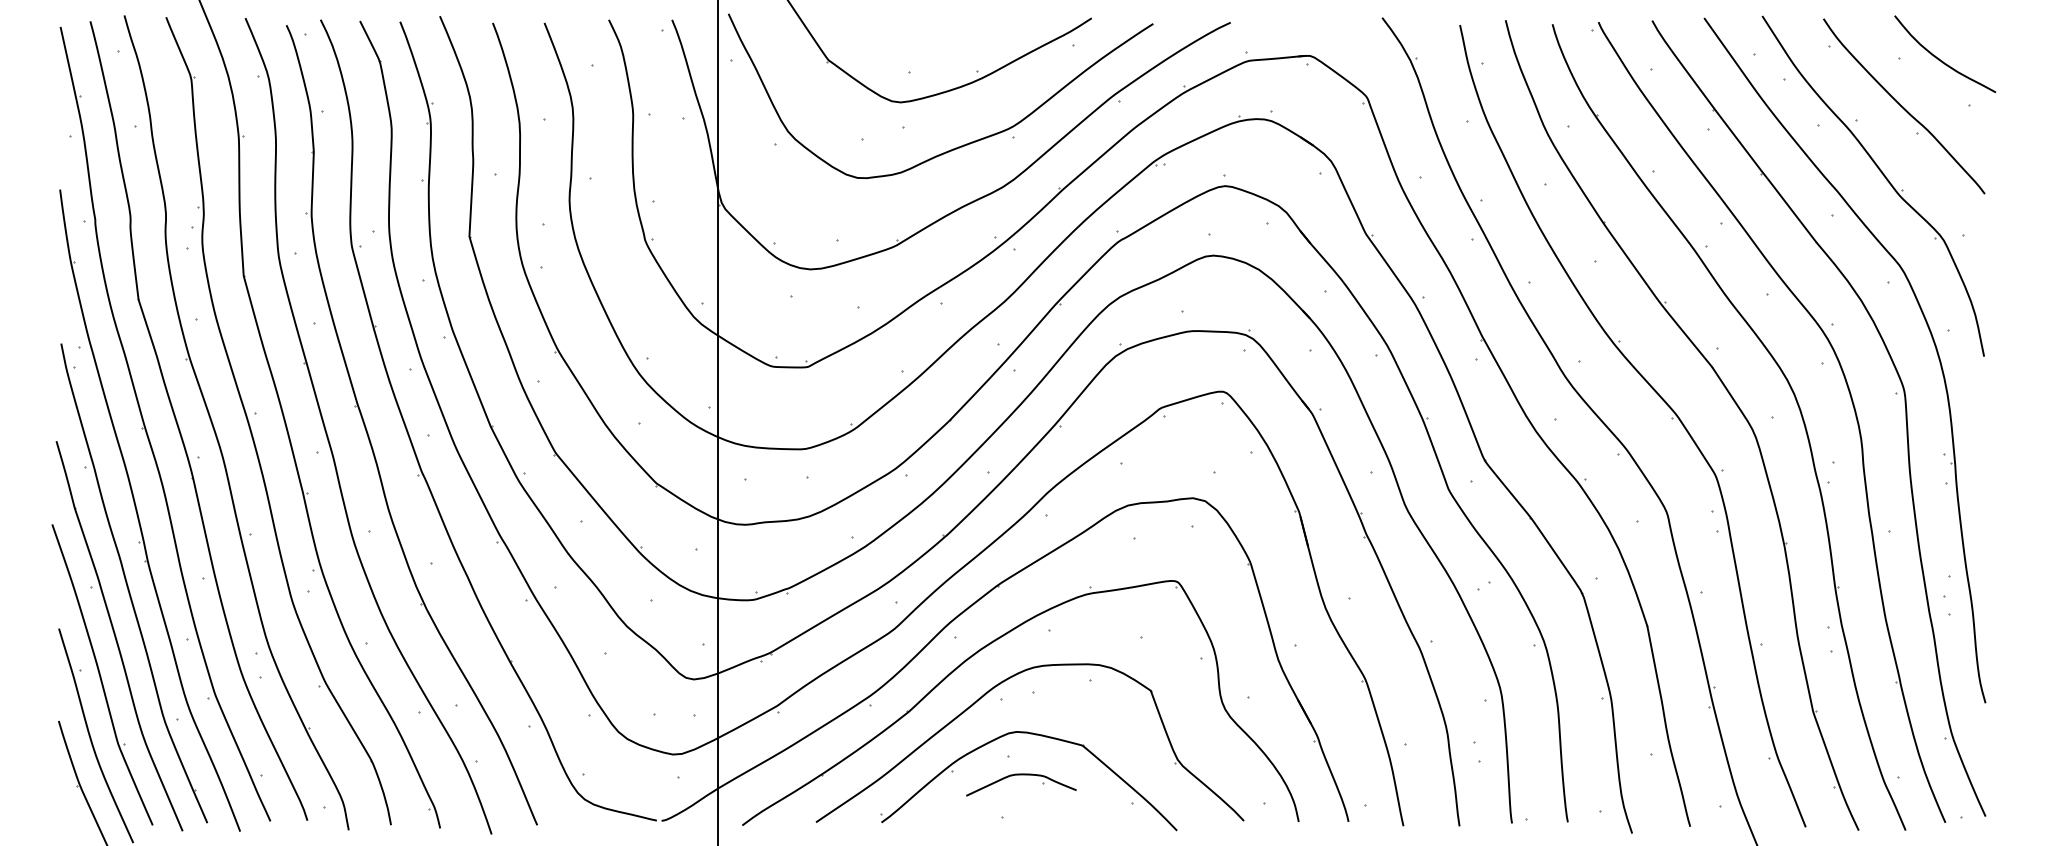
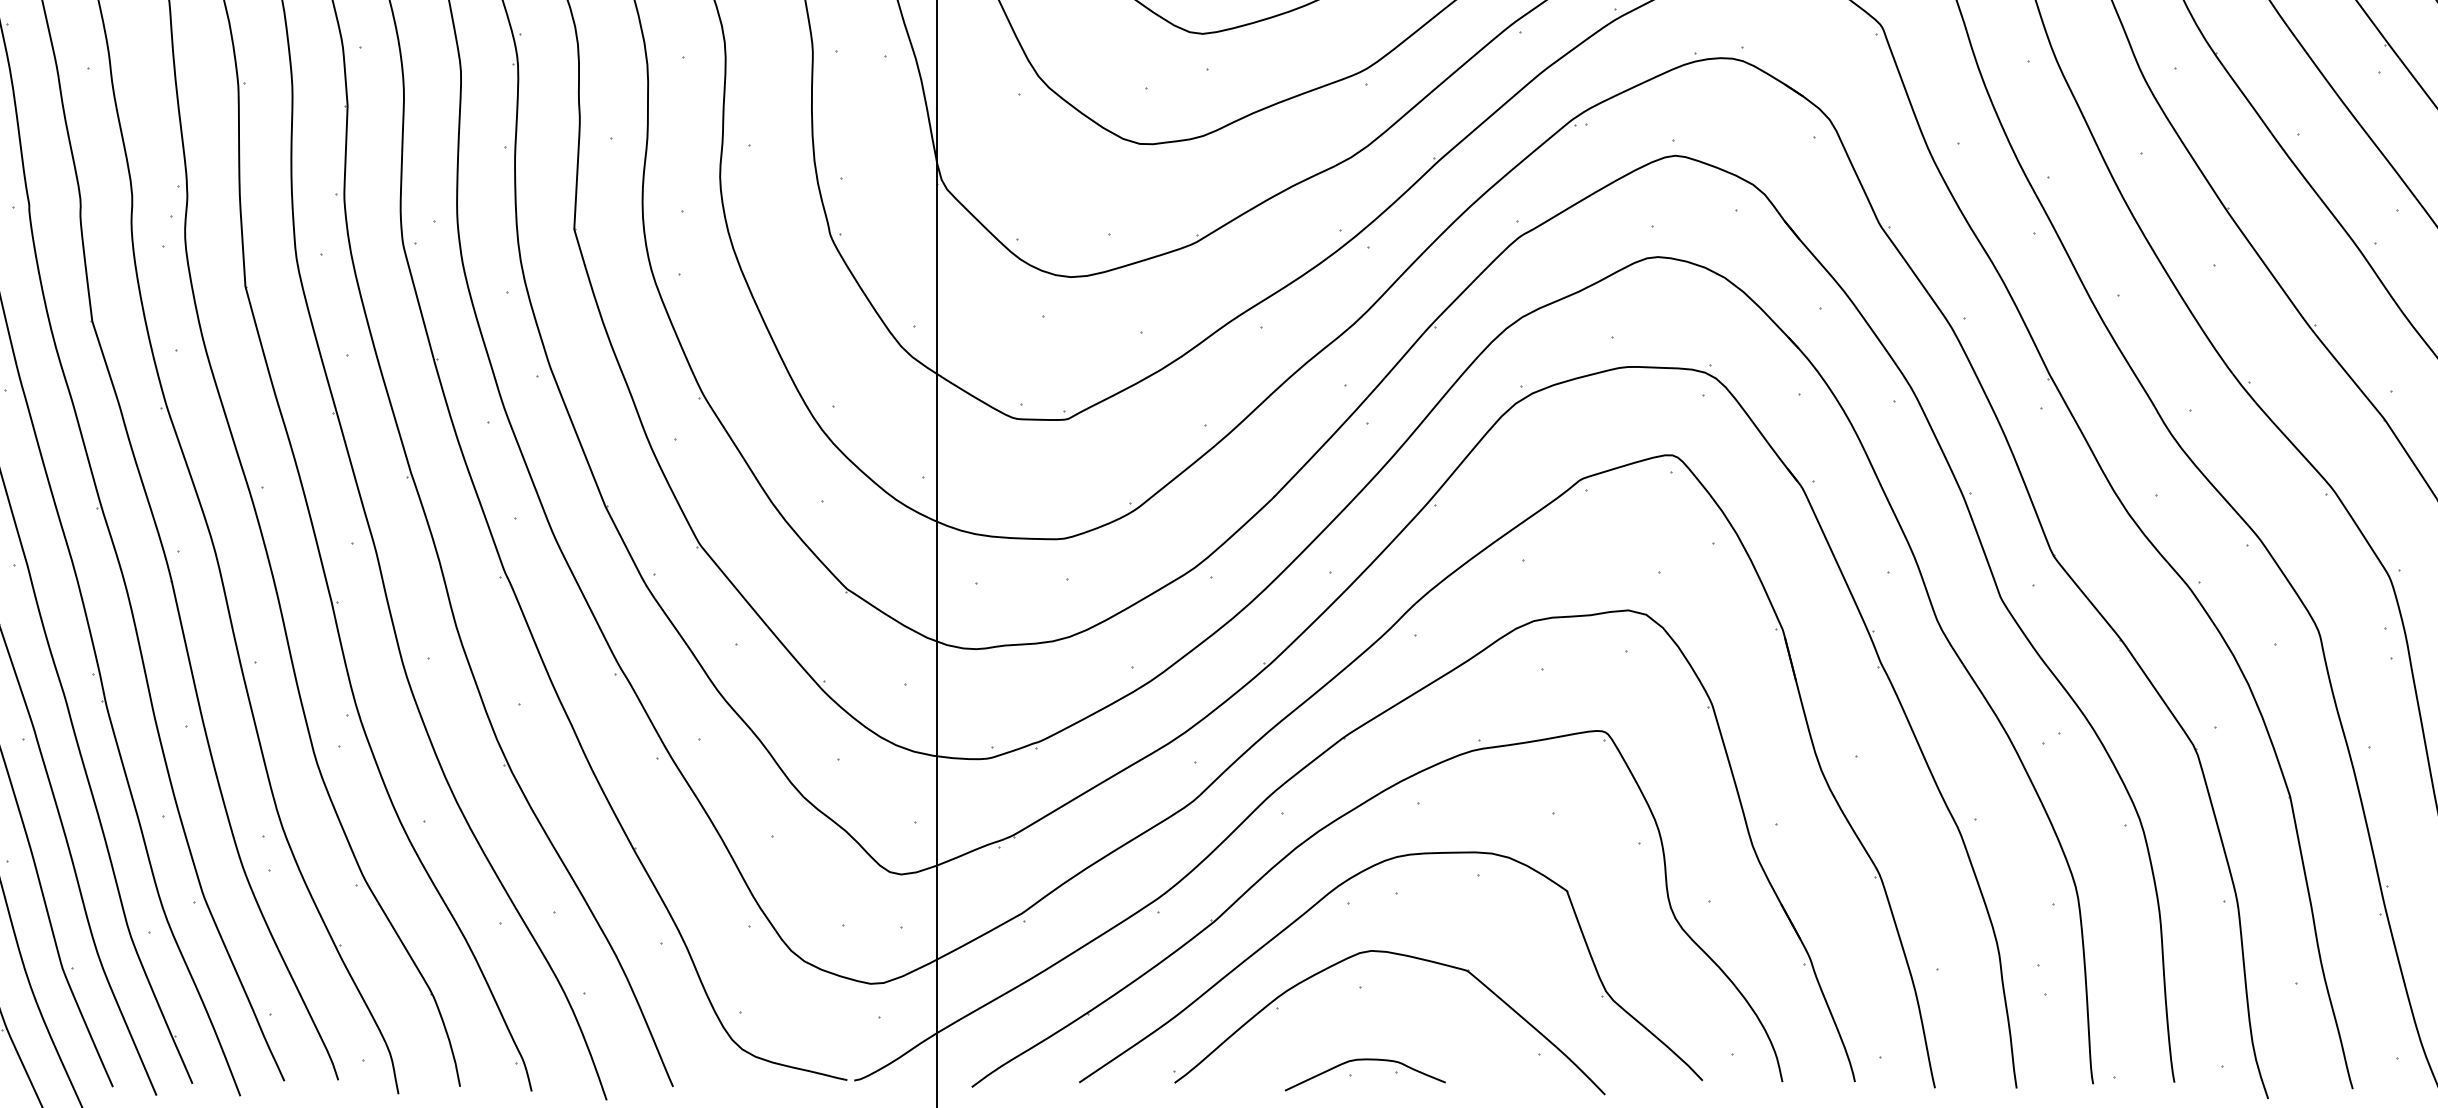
part: (1021, 775) -> (1365, 1061), moved

